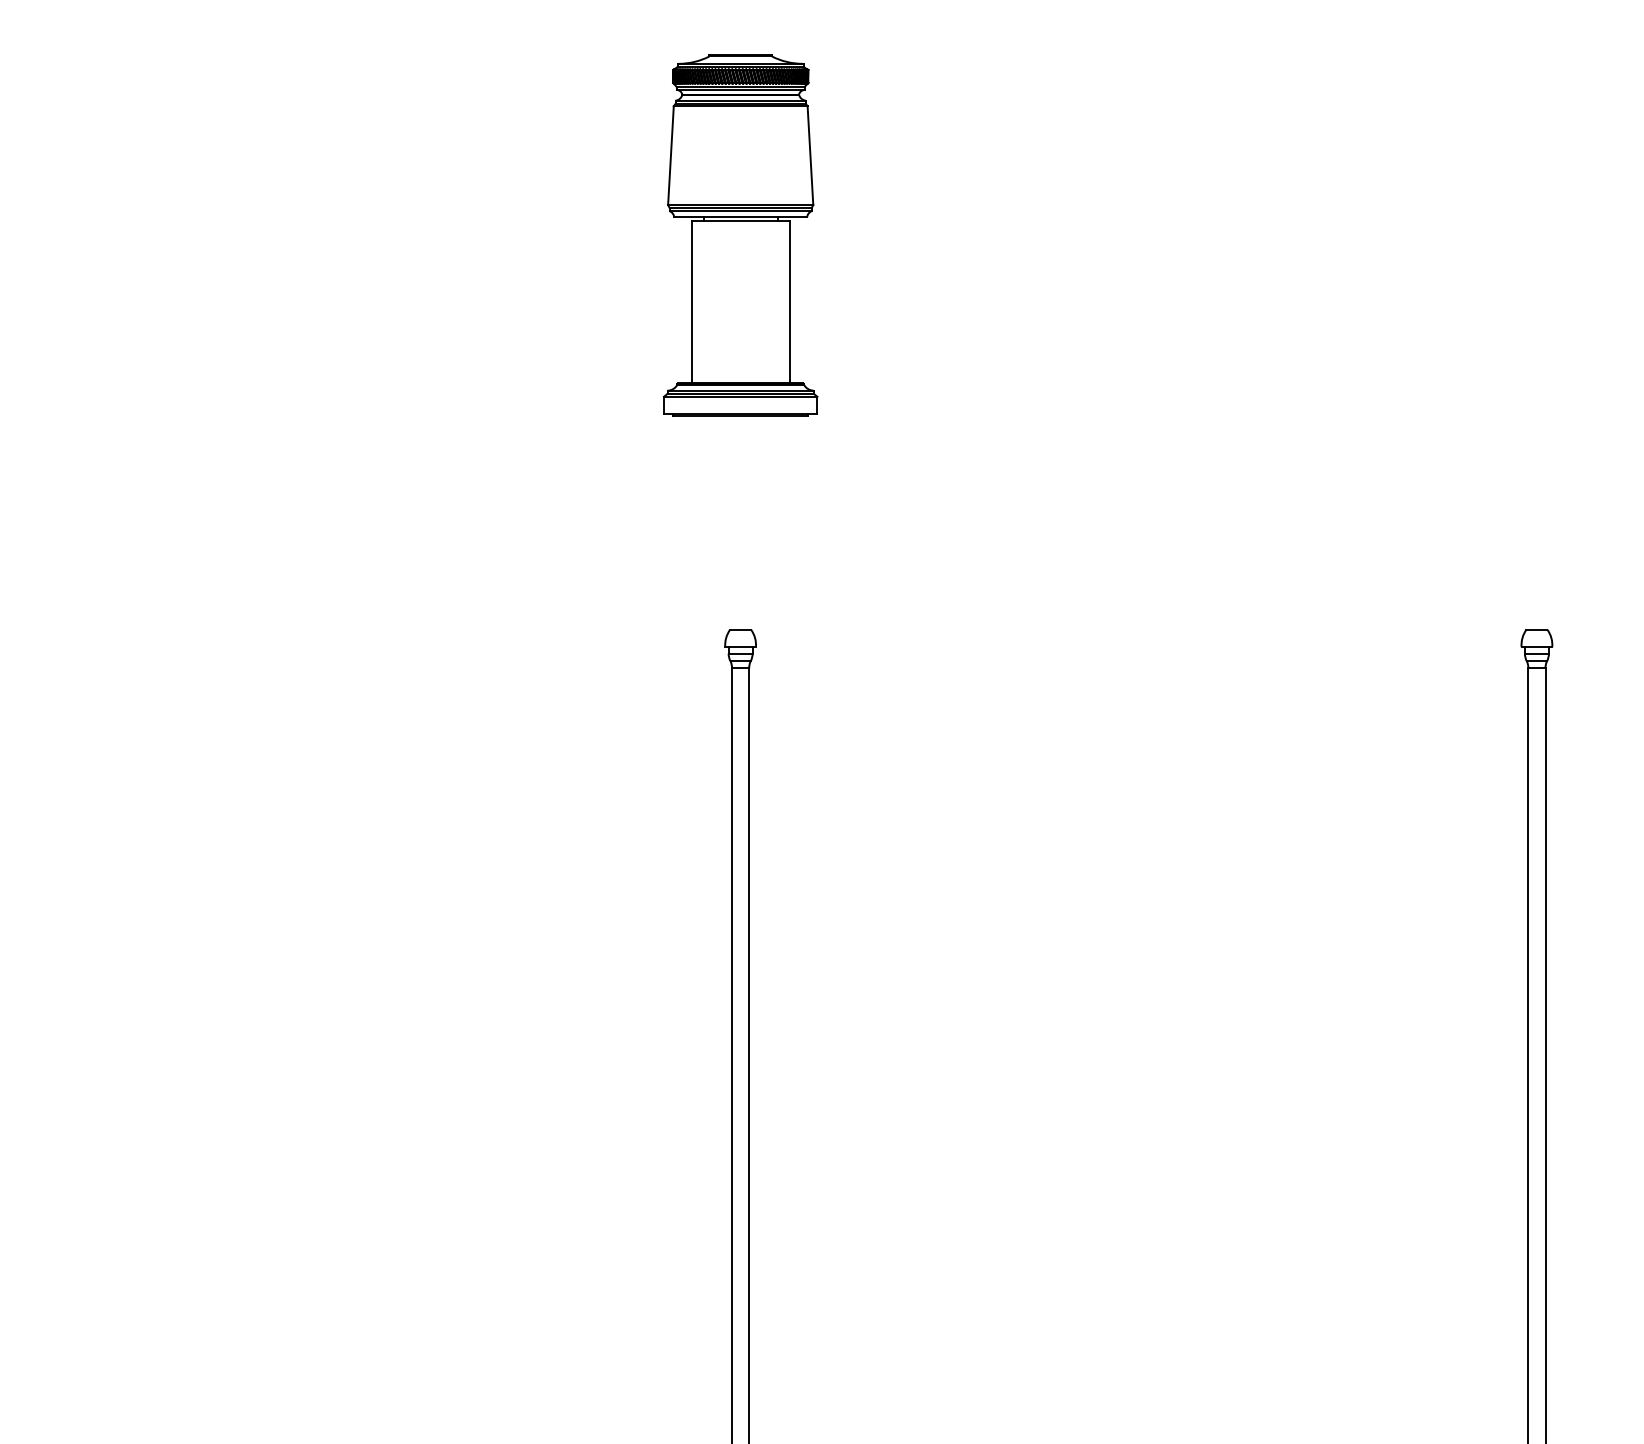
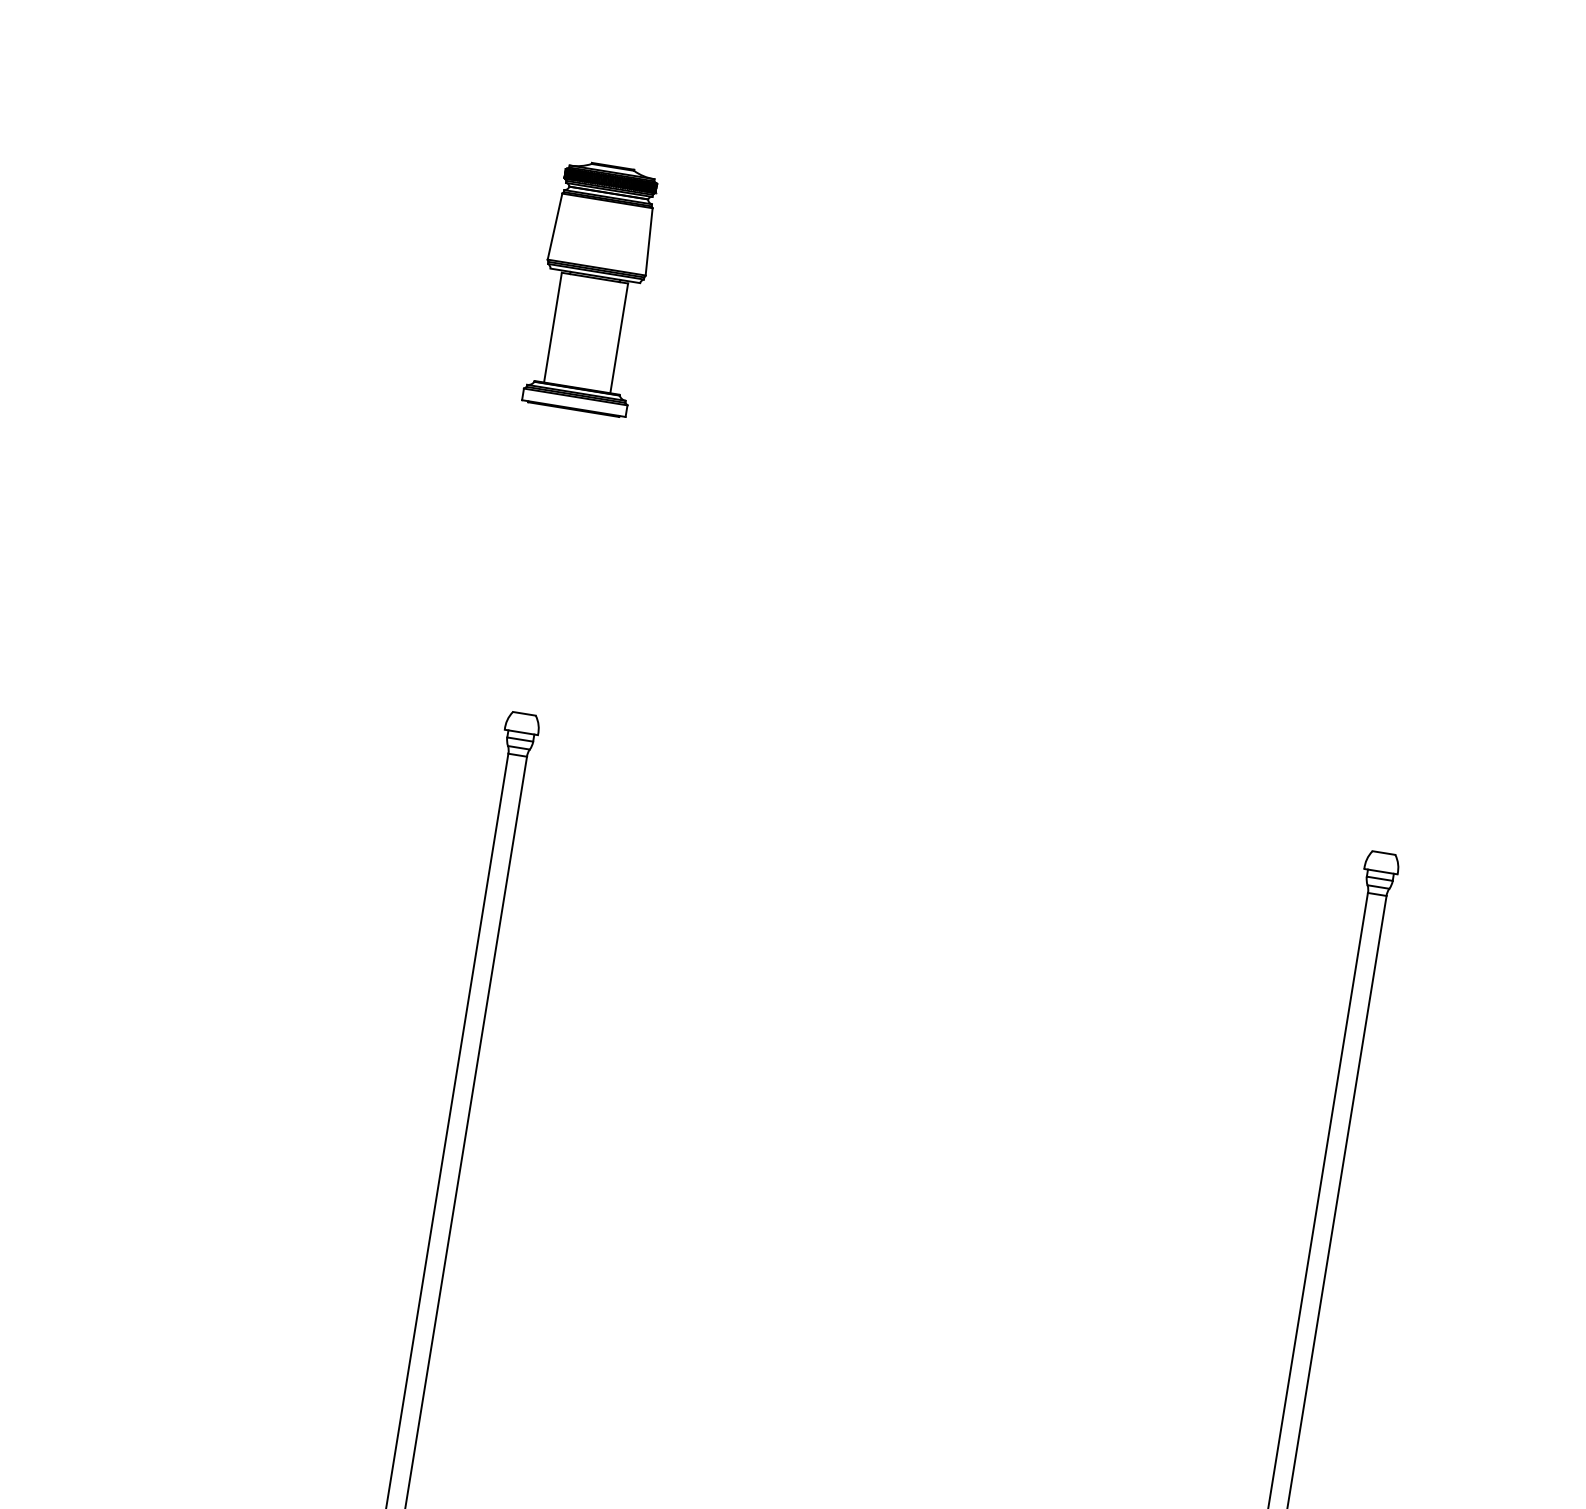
part: (740, 235) -> (593, 288), size x0.62

